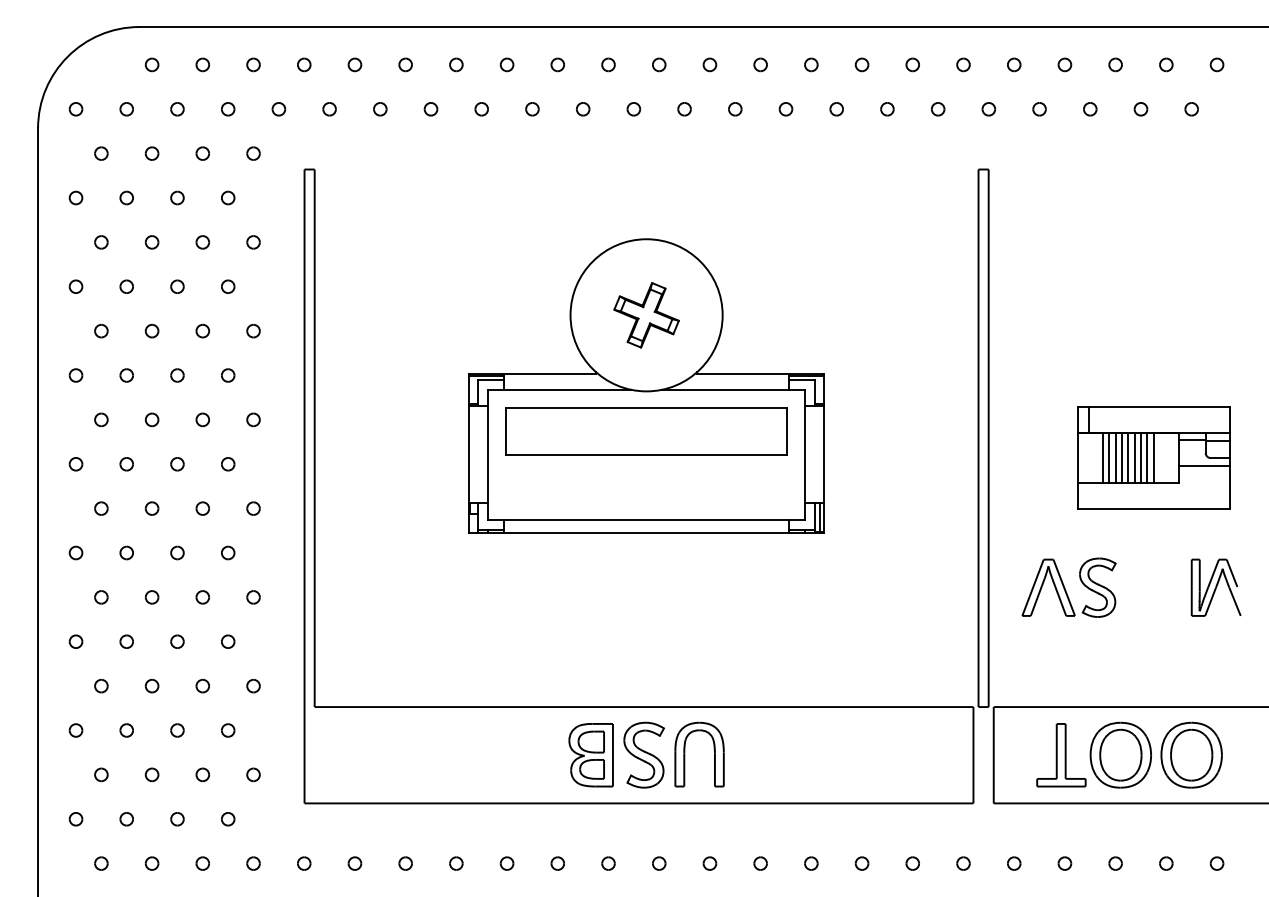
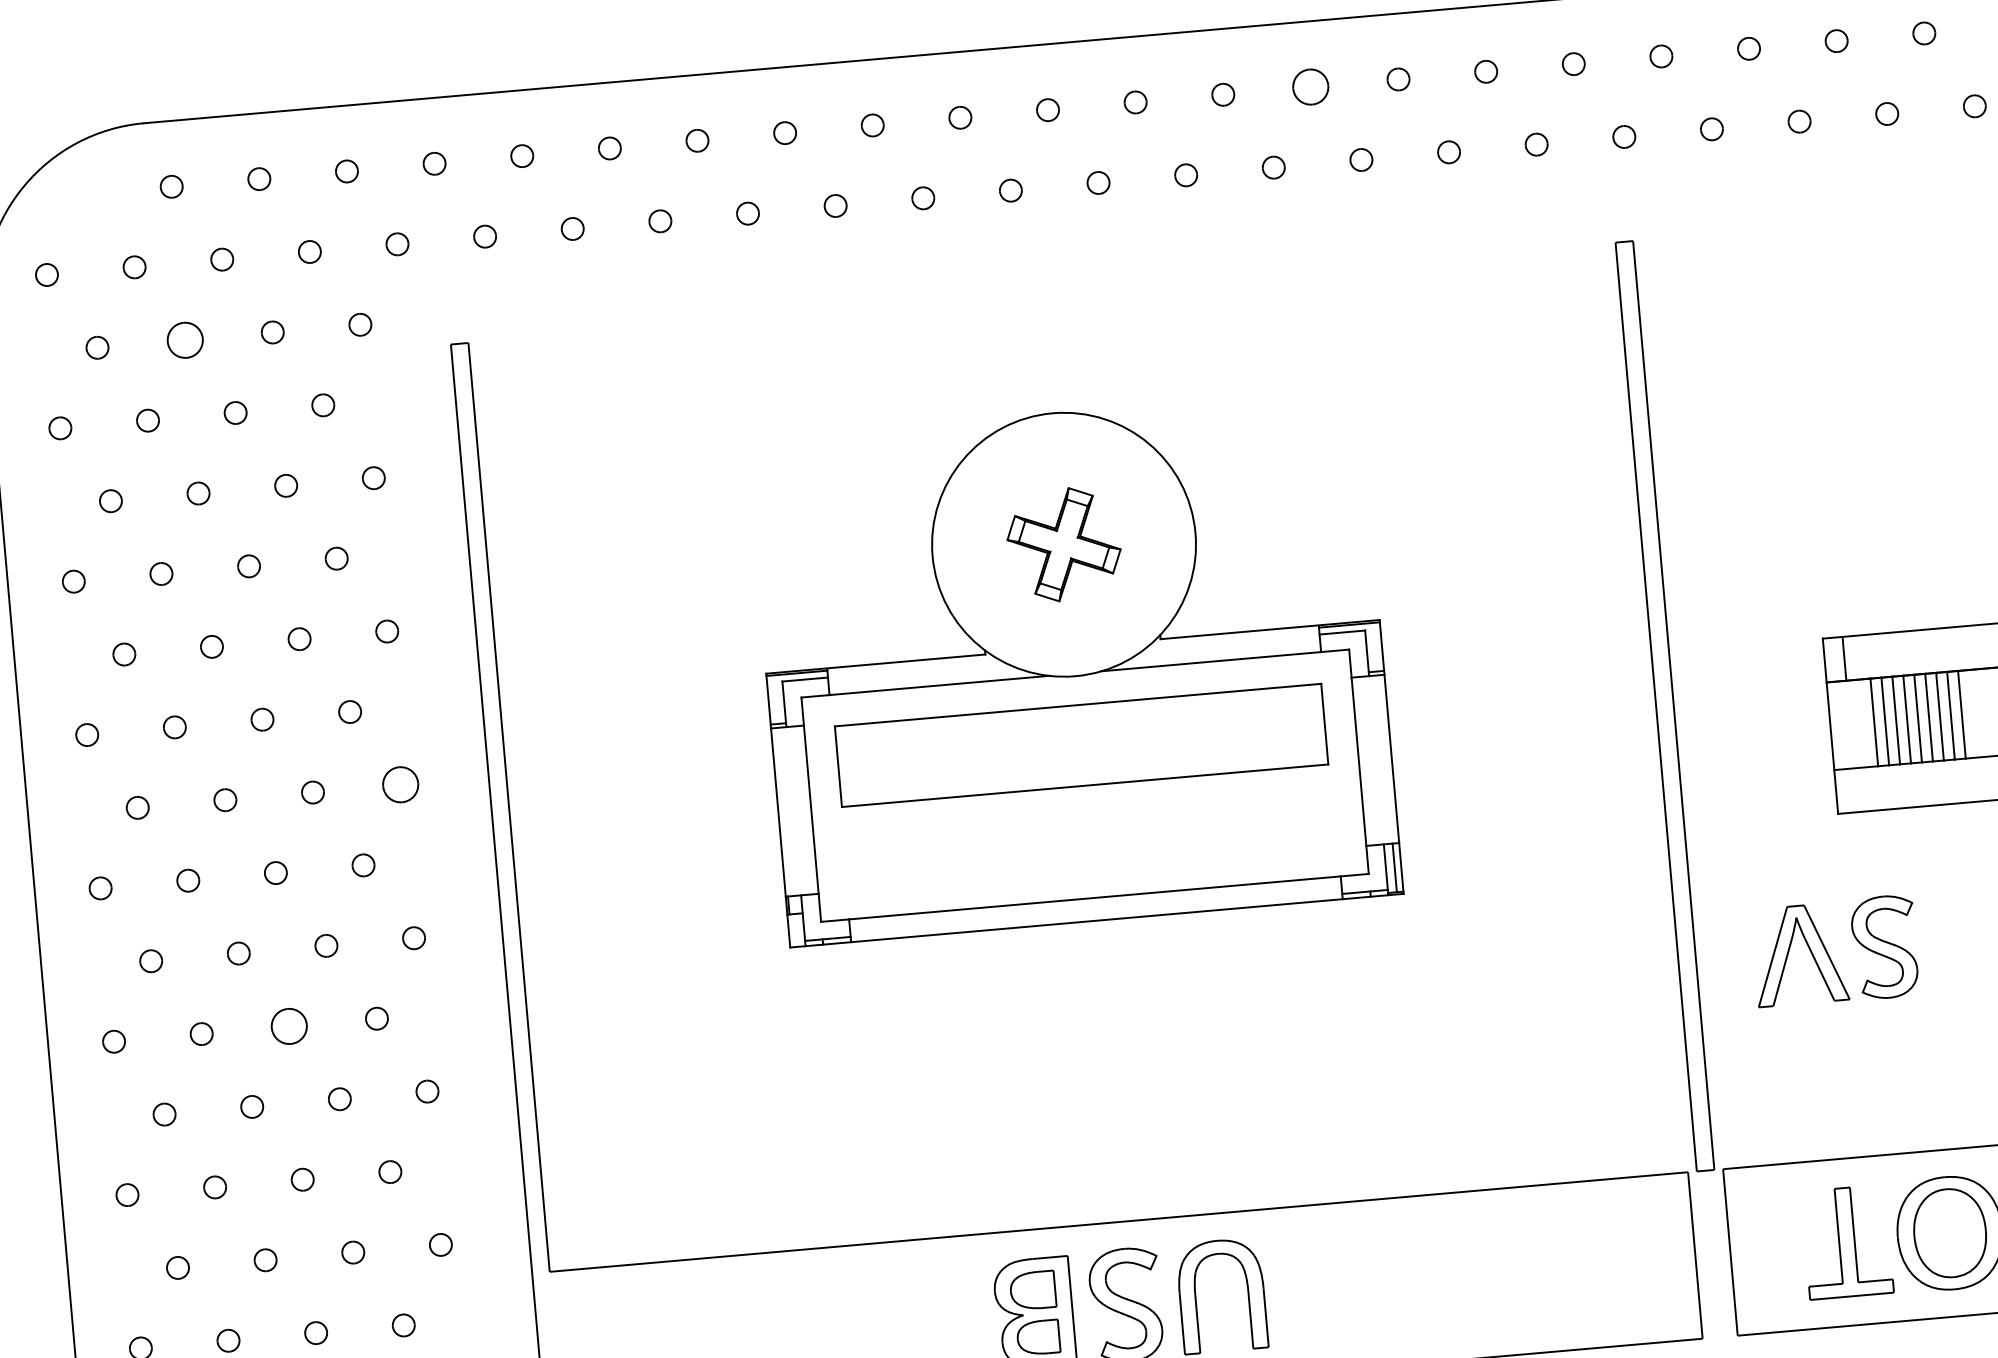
part: (811, 64) -> (1311, 86), size x1.6
part: (151, 153) -> (184, 339), size x1.6
part: (253, 419) -> (400, 784), size x1.6
part: (177, 552) -> (289, 1025), size x1.6

